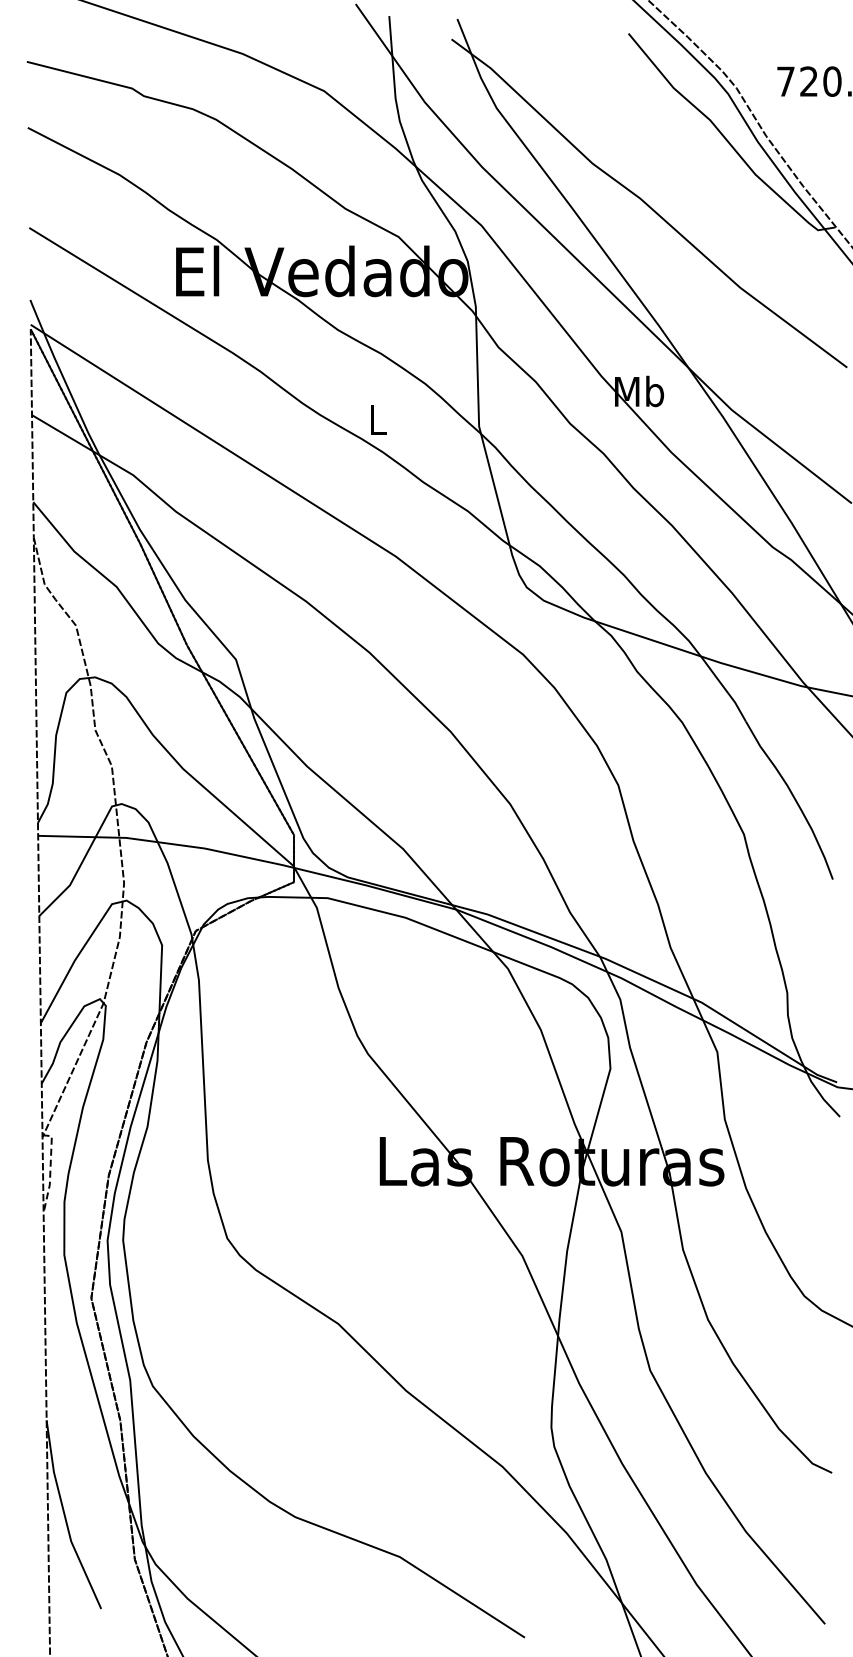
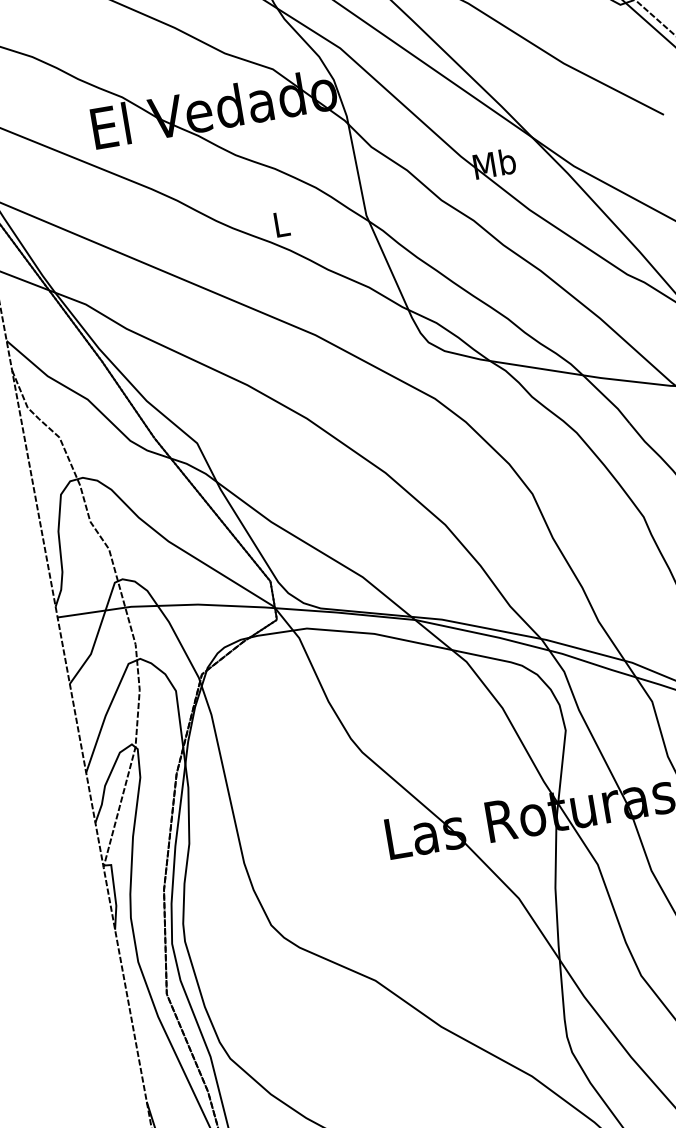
line: (50, 1170) -> (114, 893), dashed -> solid

